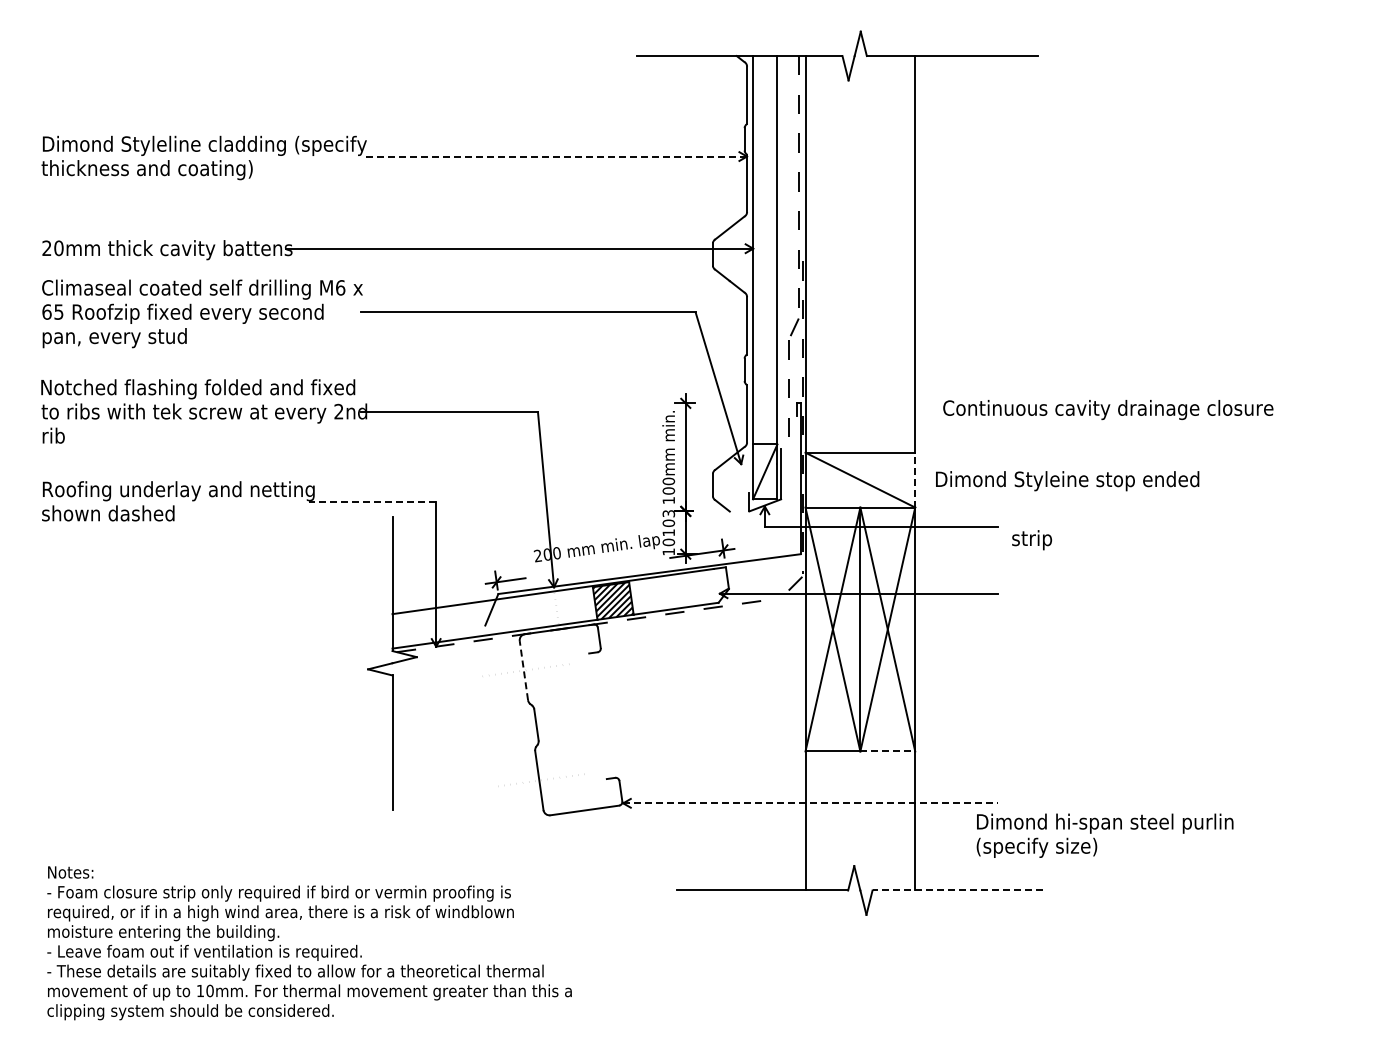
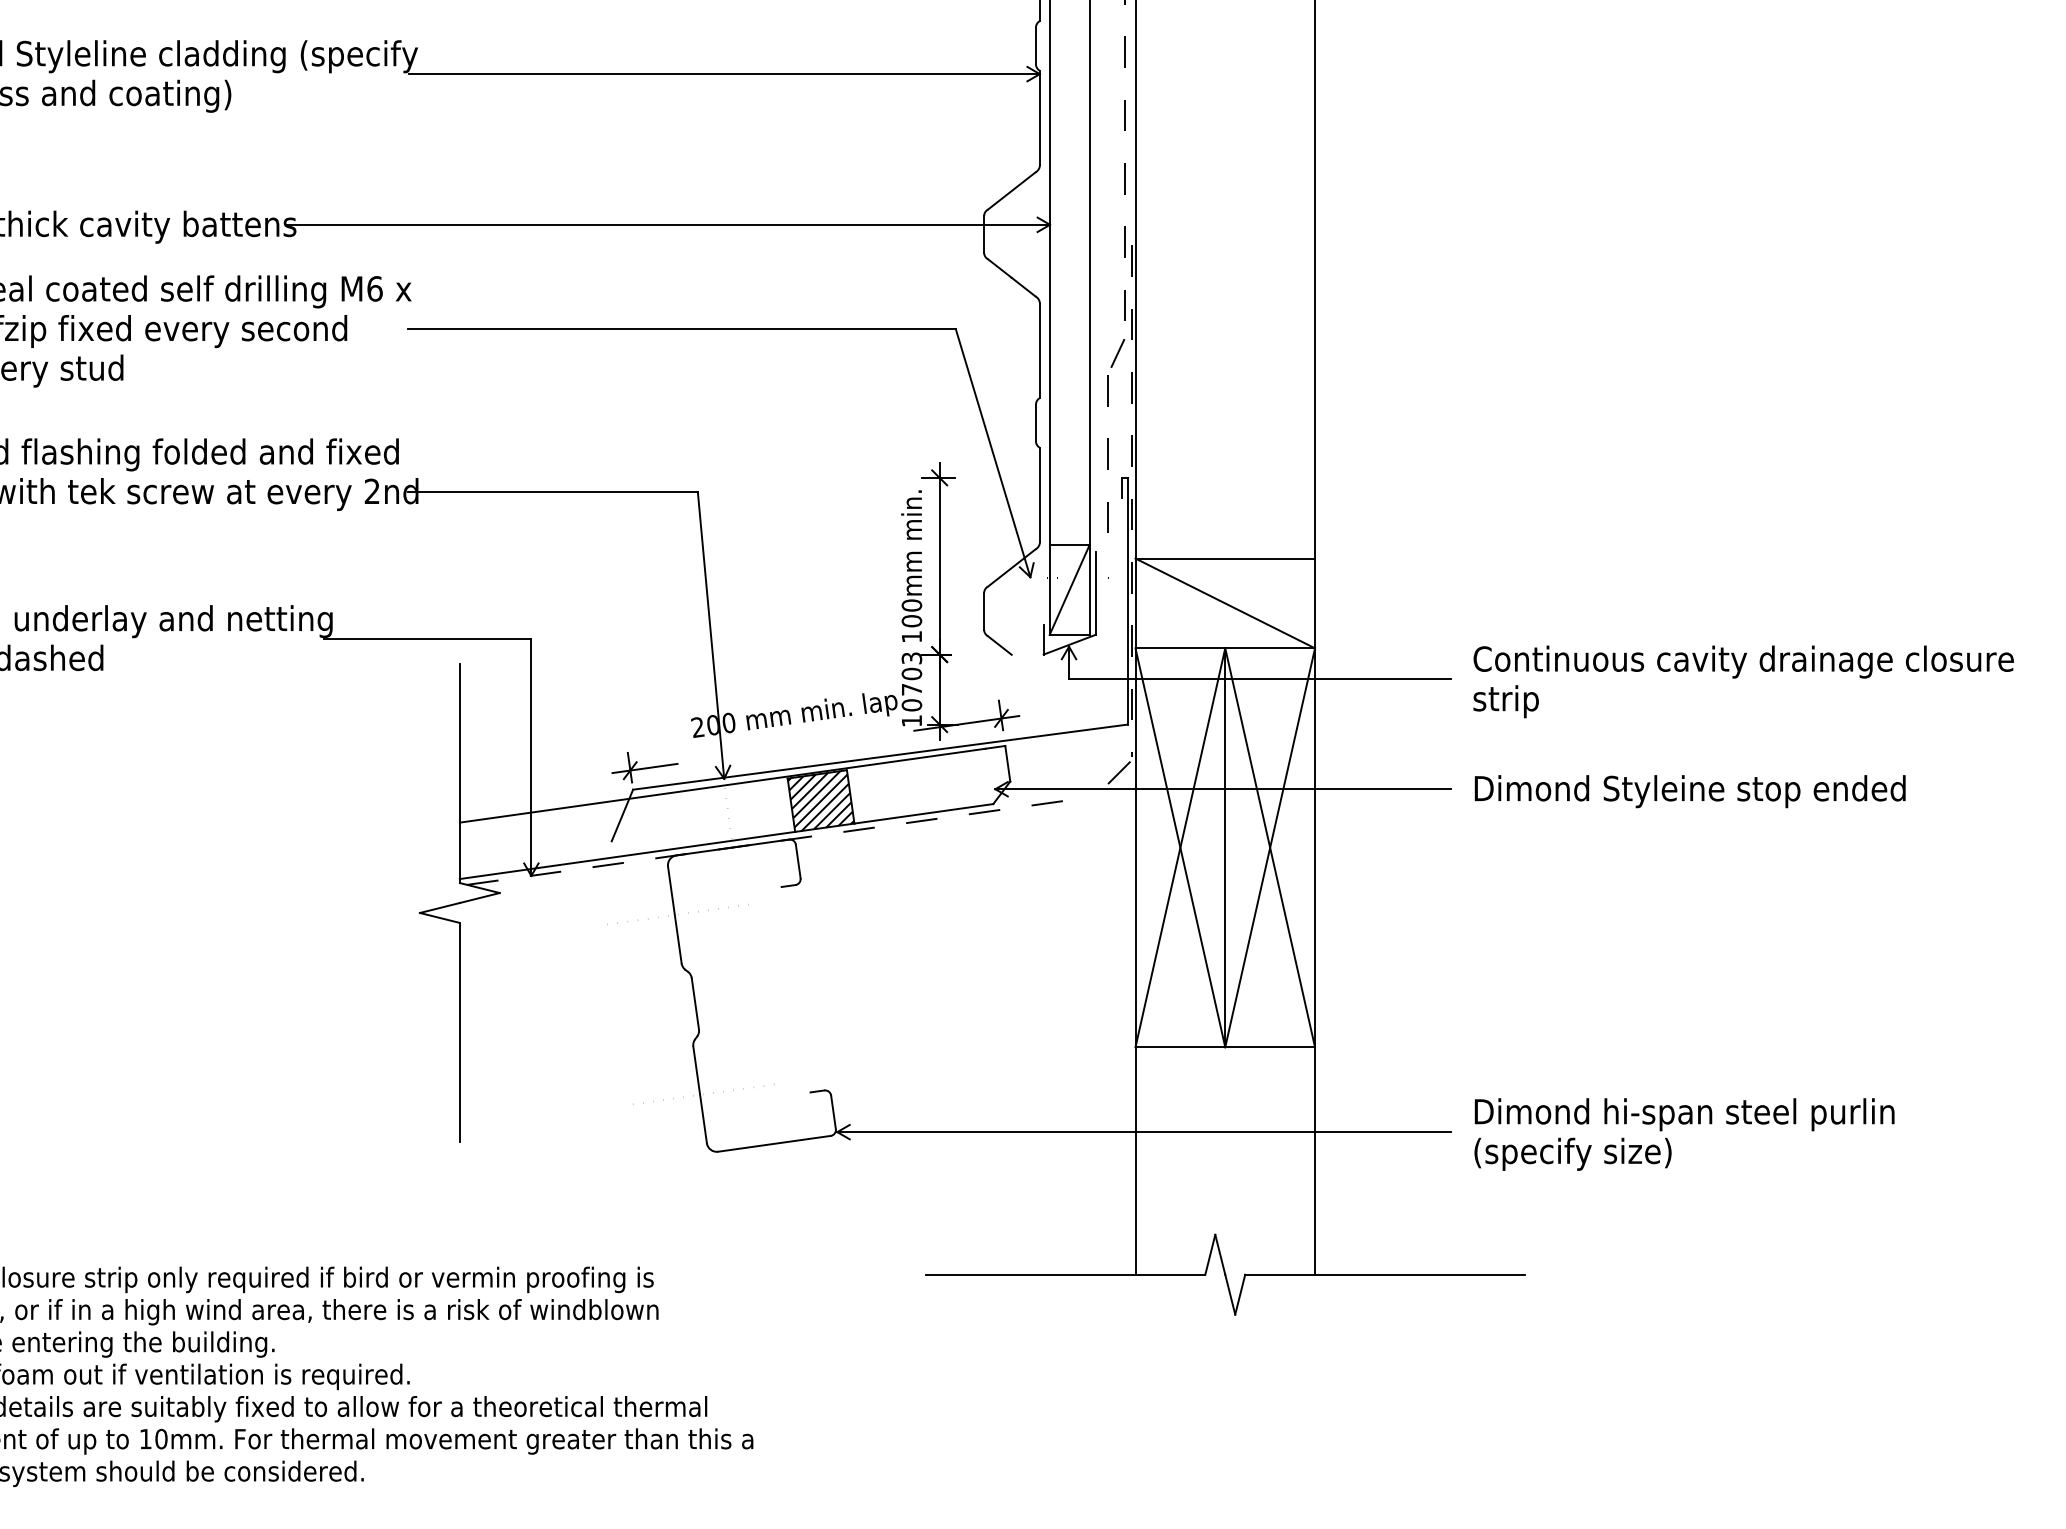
line: (554, 156) -> (724, 73), dashed -> solid
text: (1108, 410) -> (1744, 662), moved
line: (915, 479) -> (1315, 602), dashed -> solid
text: (1067, 481) -> (1690, 792), moved
line: (372, 501) -> (427, 638), dashed -> solid
text: (668, 532) -> (911, 689), 10103 -> 10703
line: (523, 670) -> (674, 914), dashed -> solid
line: (888, 751) -> (1271, 1047), dashed -> solid
line: (810, 803) -> (1143, 1132), dashed -> solid
text: (1104, 835) -> (1683, 1134), moved
line: (957, 890) -> (1384, 1274), dashed -> solid

